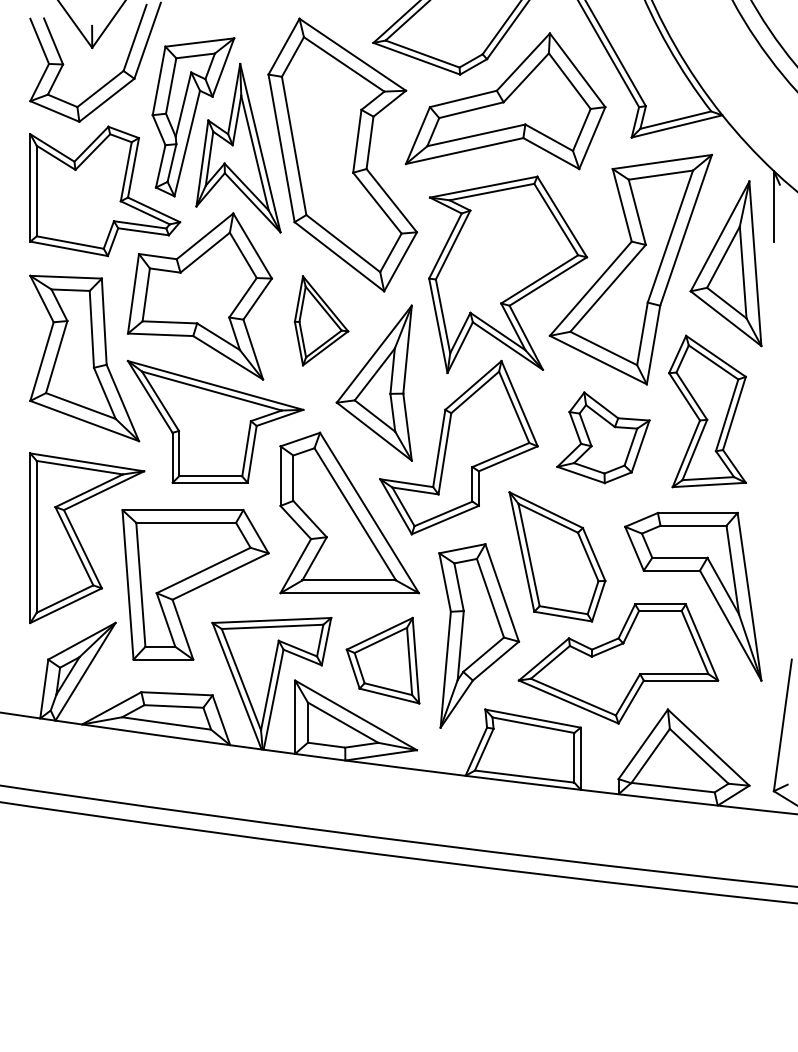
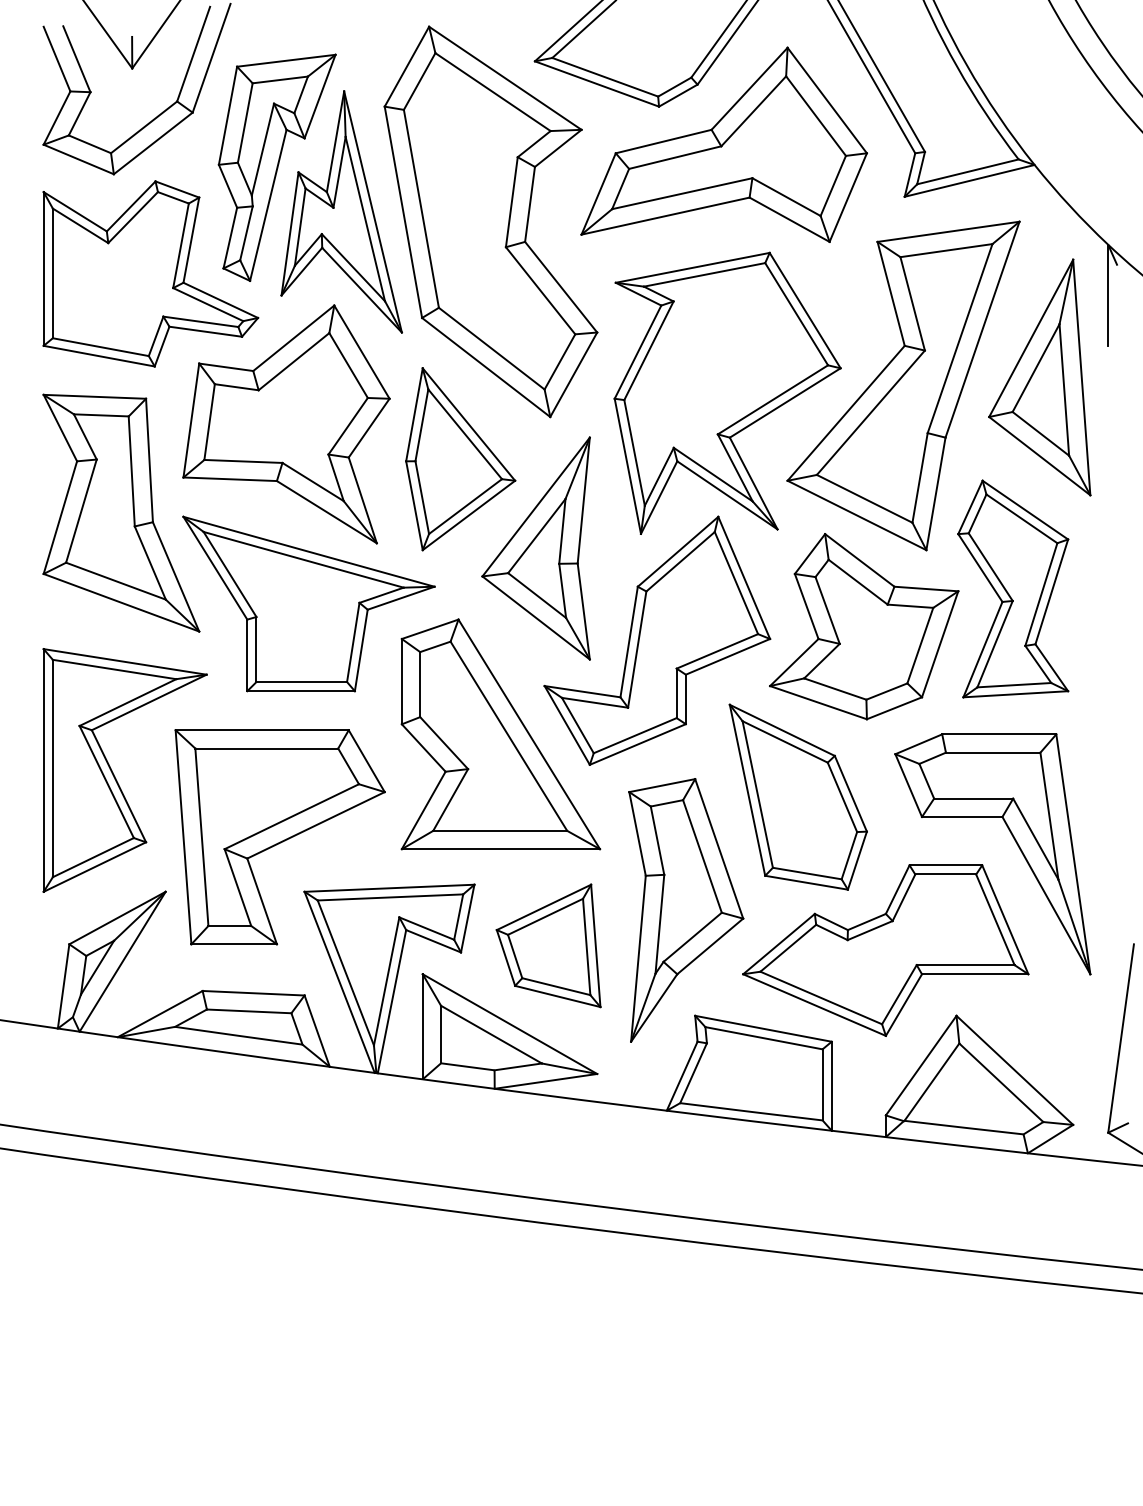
part: (321, 320) -> (460, 458), size x1.43
part: (603, 437) -> (864, 626), size x1.43

